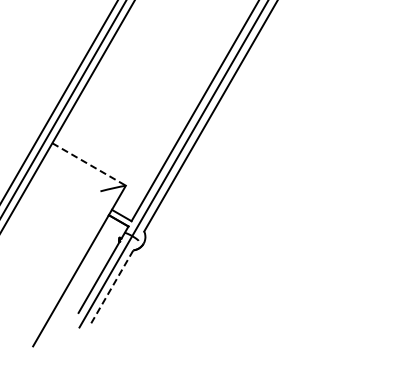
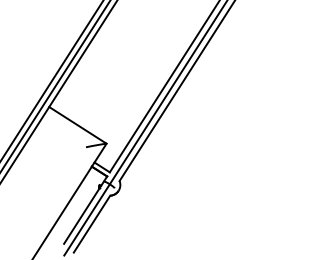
line: (89, 164) -> (78, 125), dashed -> solid
line: (112, 286) -> (92, 223), dashed -> solid

